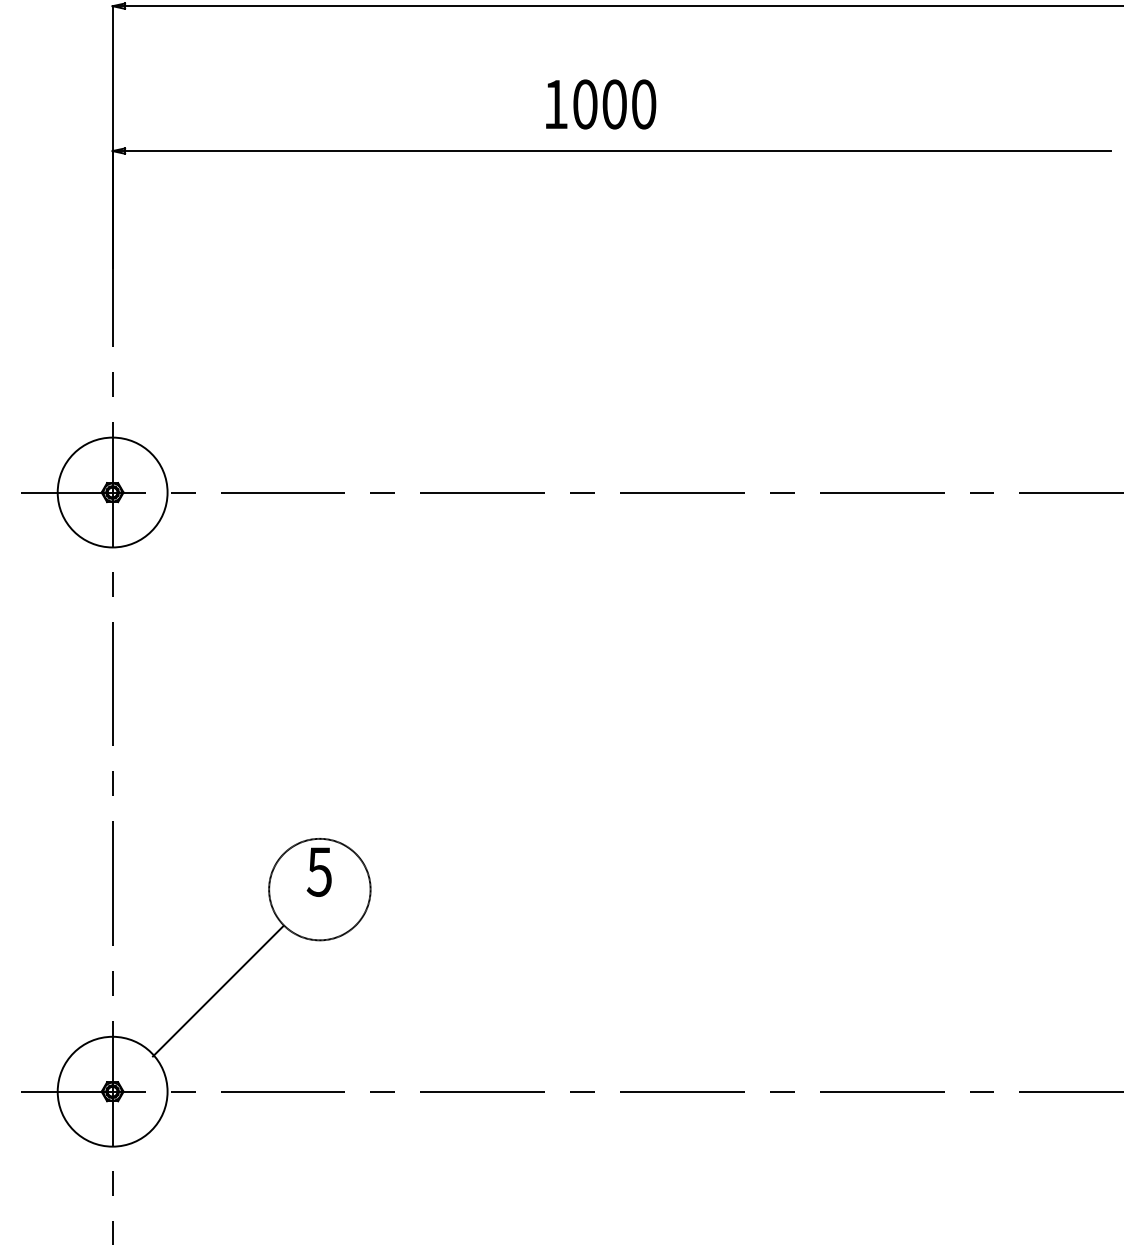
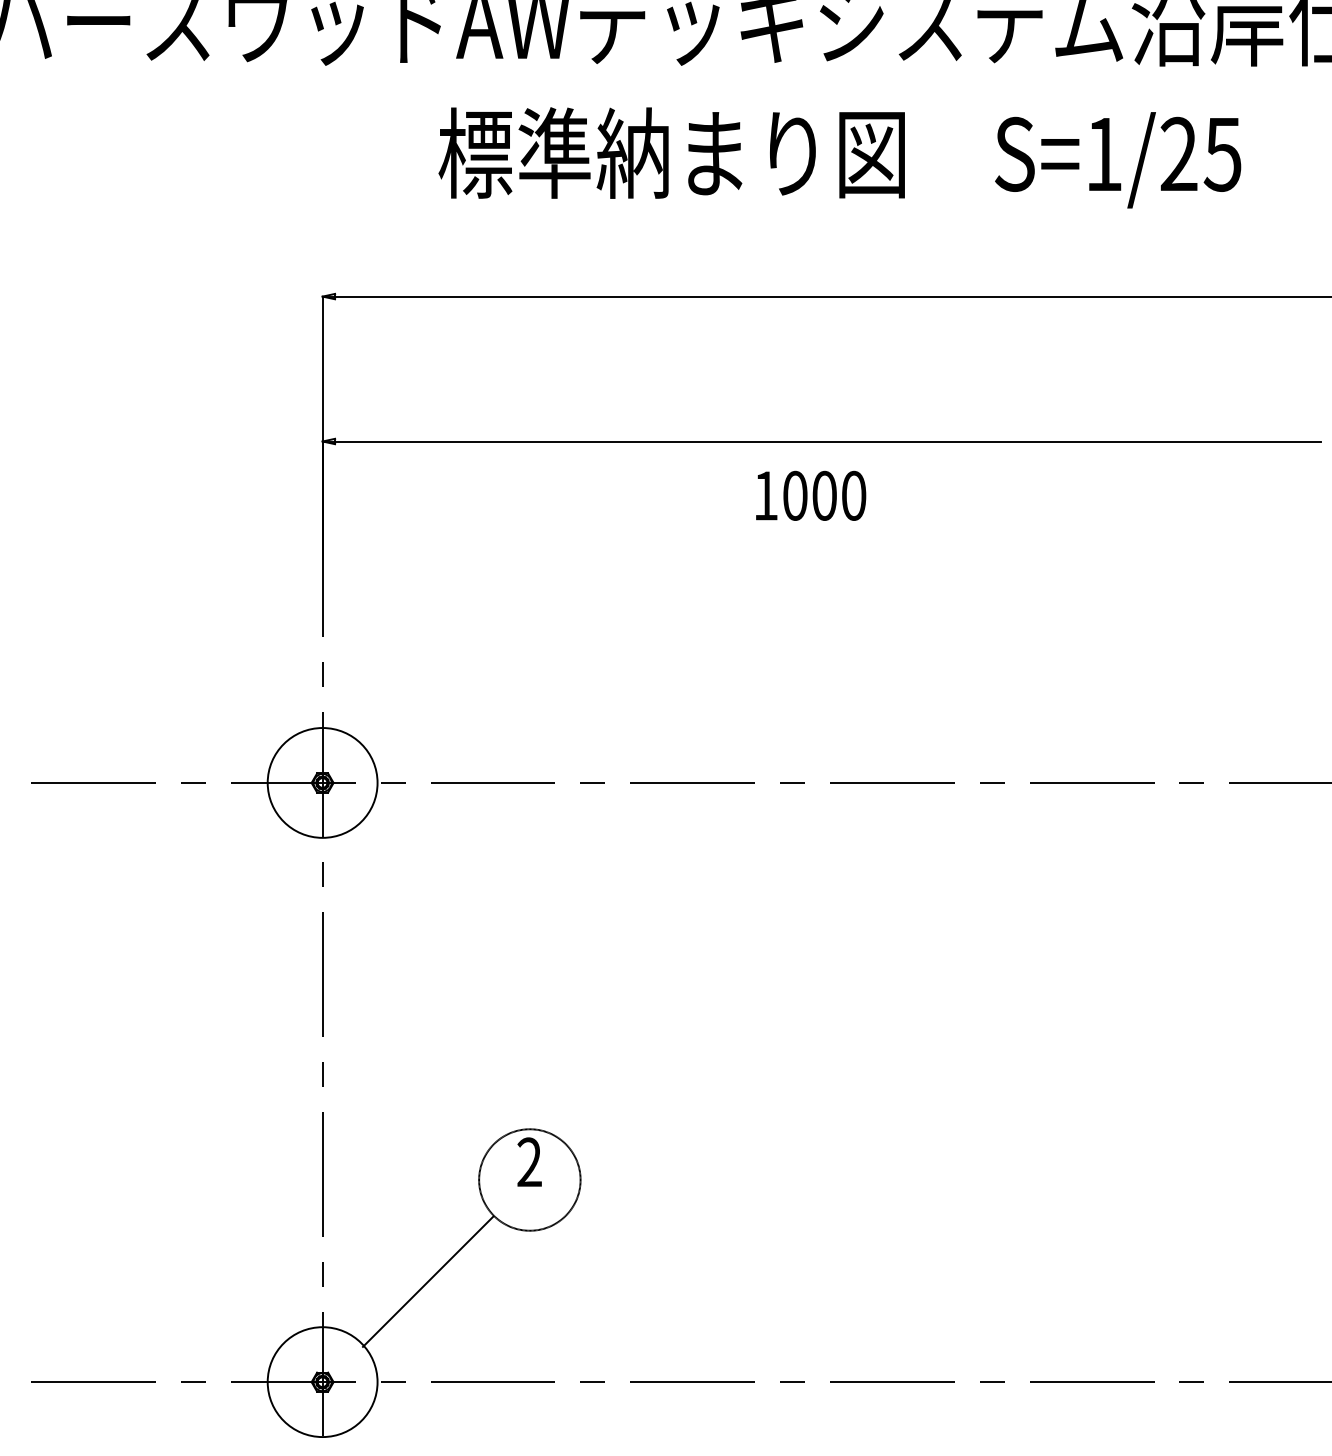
text: (601, 104) -> (811, 495), moved
text: (318, 872) -> (528, 1162), 5 -> 2

